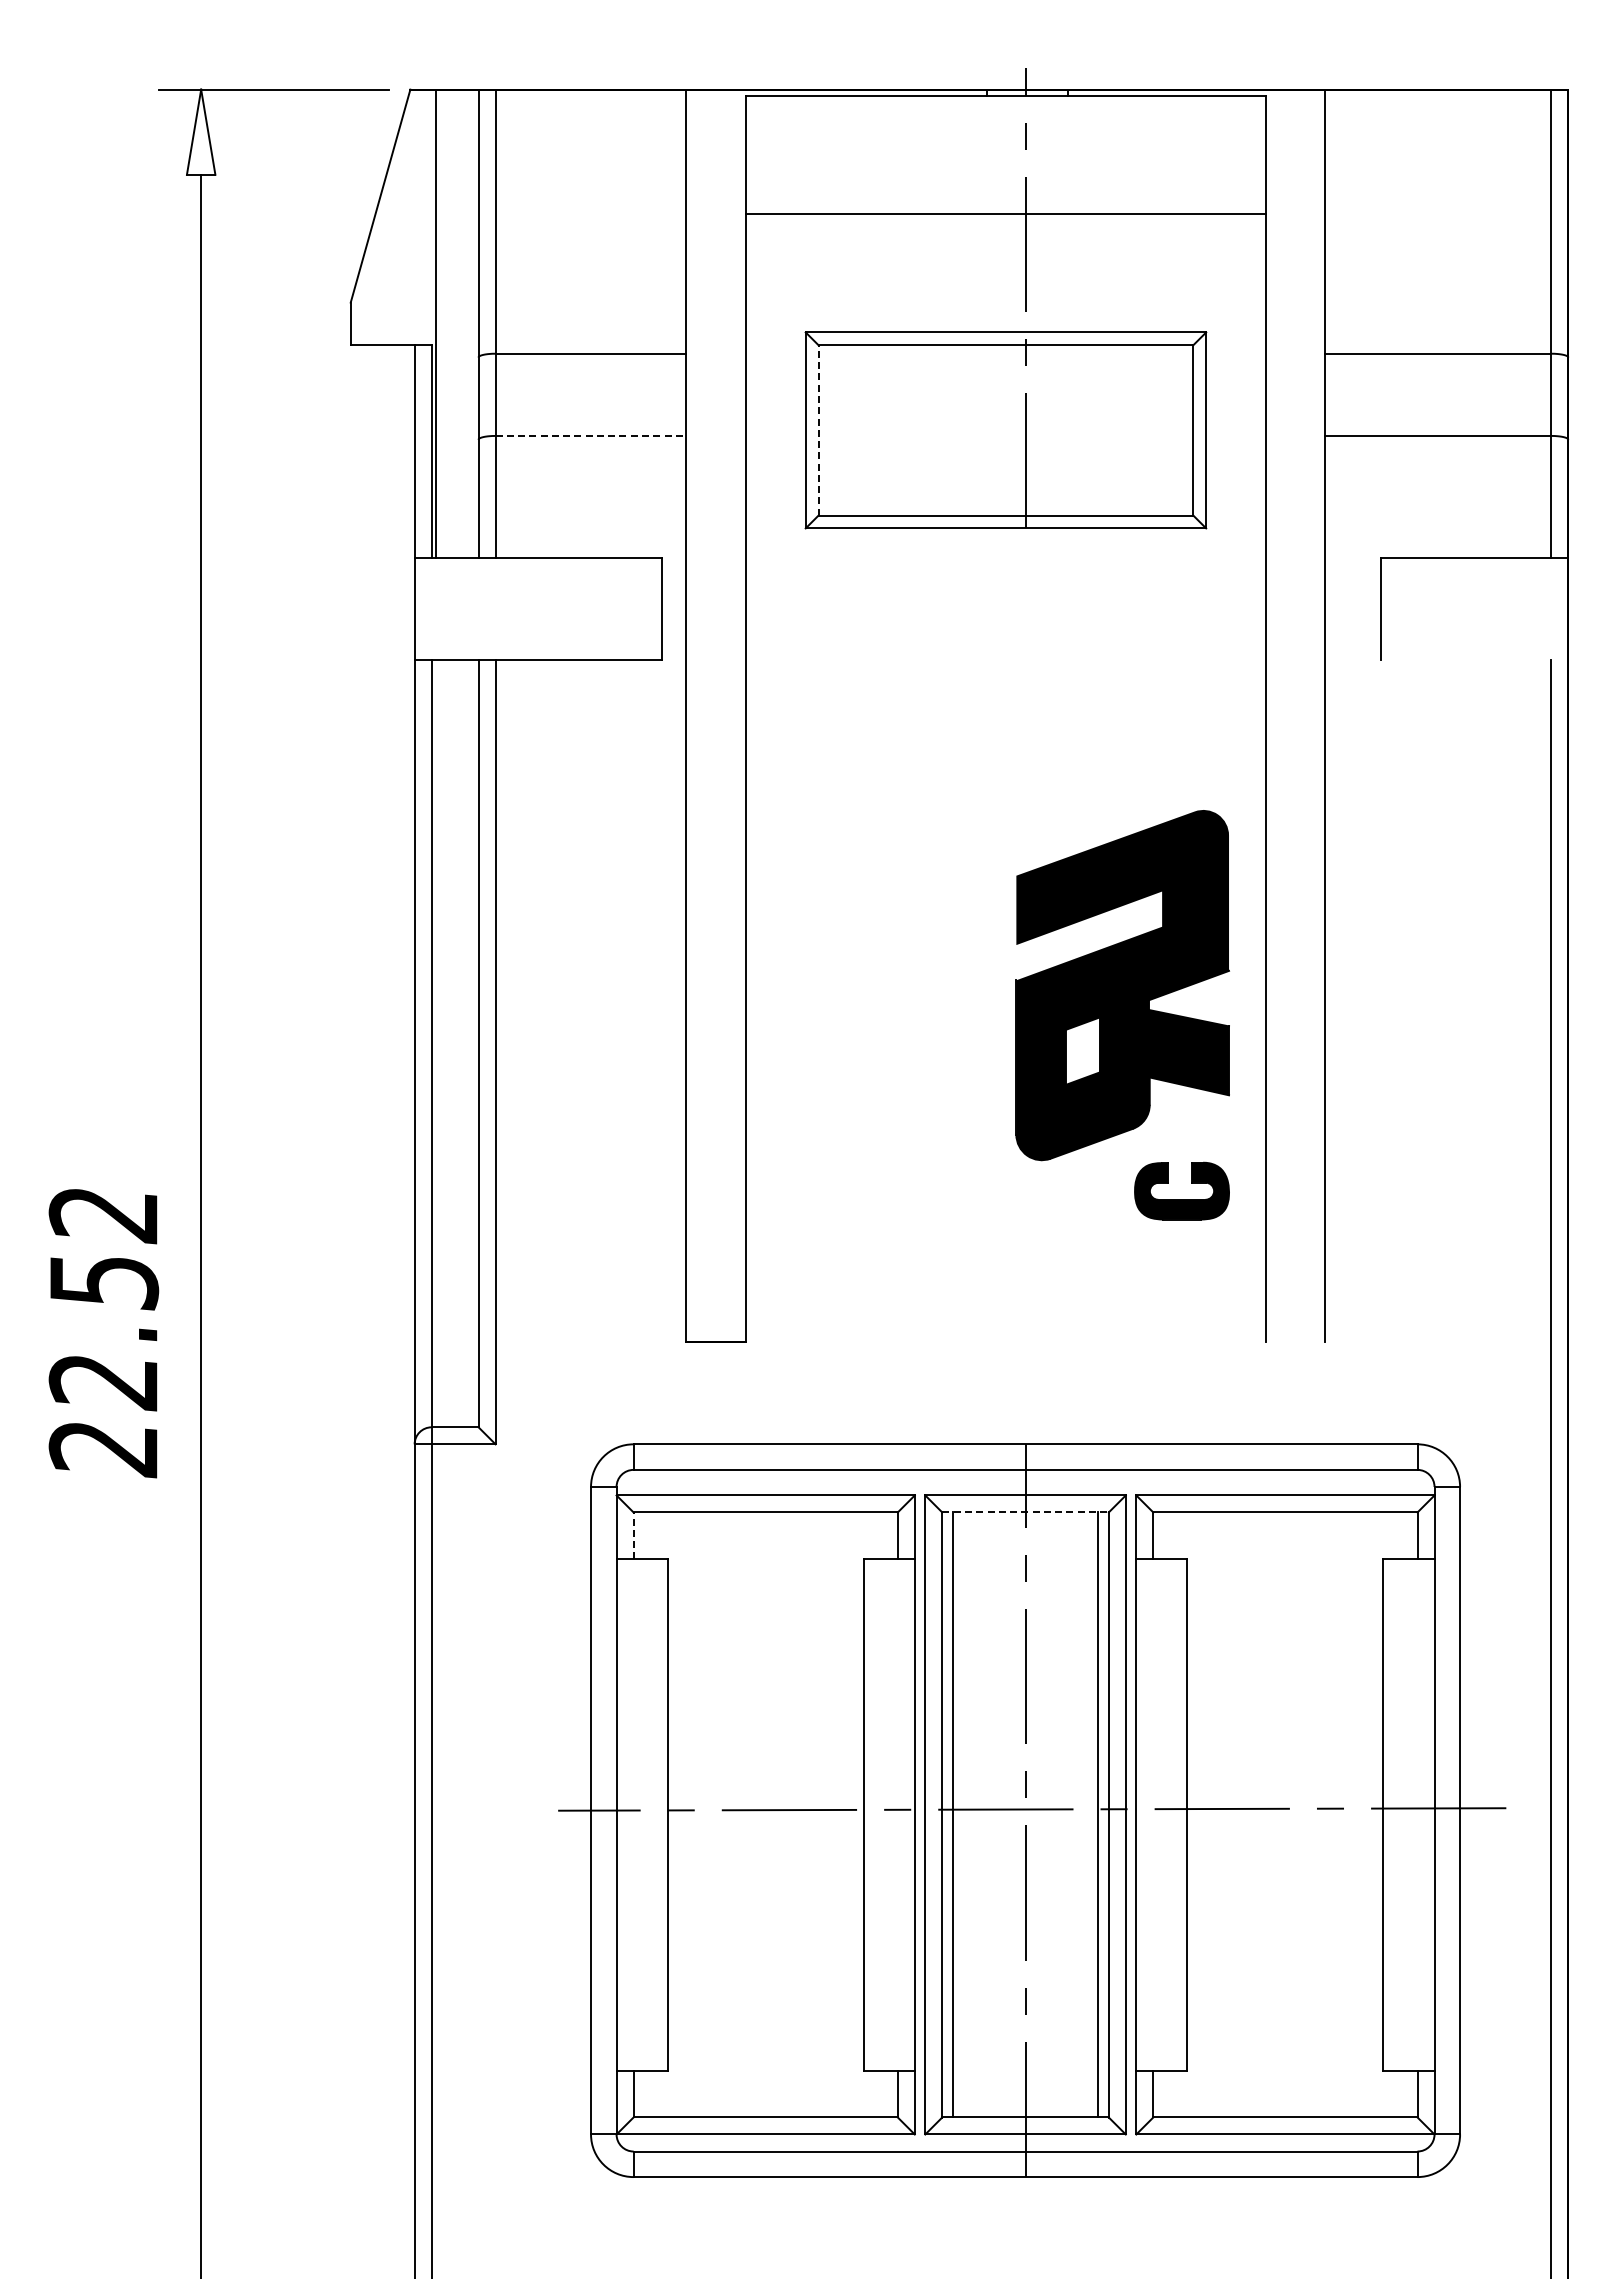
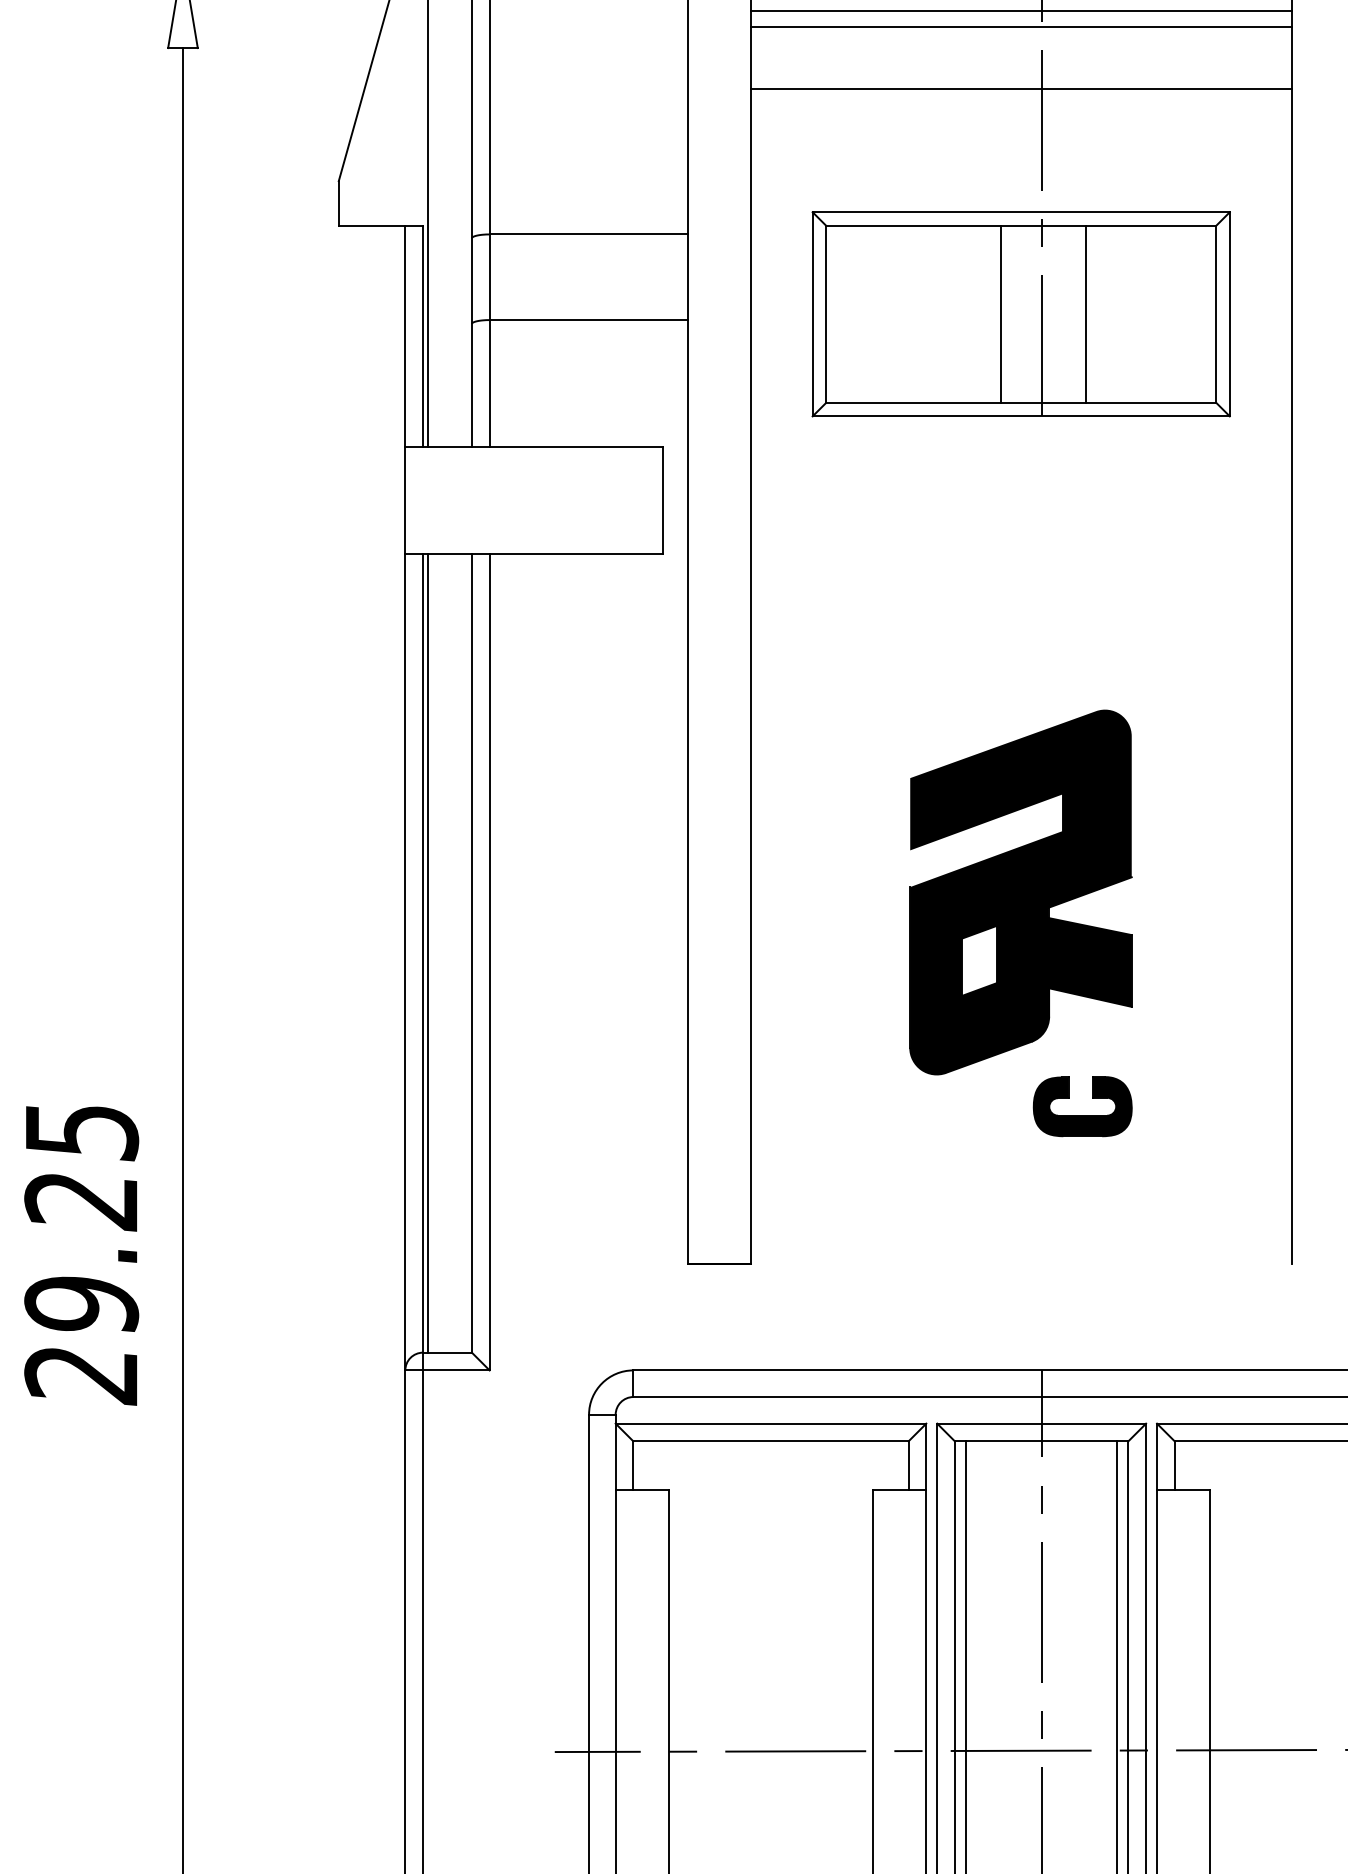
line: (1005, 139) -> (1020, 11), added
line: (1005, 154) -> (1020, 26), added
line: (818, 429) -> (825, 313), dashed -> solid
line: (986, 430) -> (1000, 314), added
line: (1067, 430) -> (1085, 314), added
line: (591, 435) -> (589, 319), dashed -> solid
part: (1122, 1015) -> (1020, 923), moved
line: (435, 1043) -> (427, 952), added
text: (103, 1300) -> (81, 1220), 22.52 -> 29.25
line: (1026, 1512) -> (1042, 1441), dashed -> solid
line: (633, 1535) -> (633, 1465), dashed -> solid

